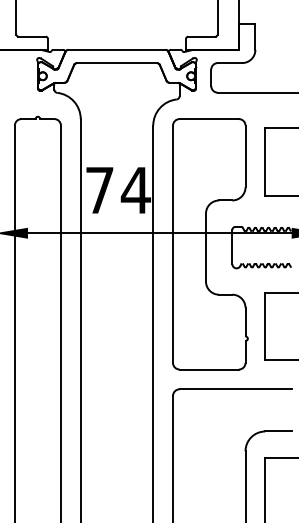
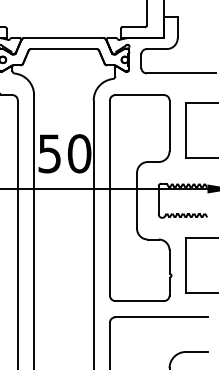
text: (118, 190) -> (65, 153), 74 -> 50

